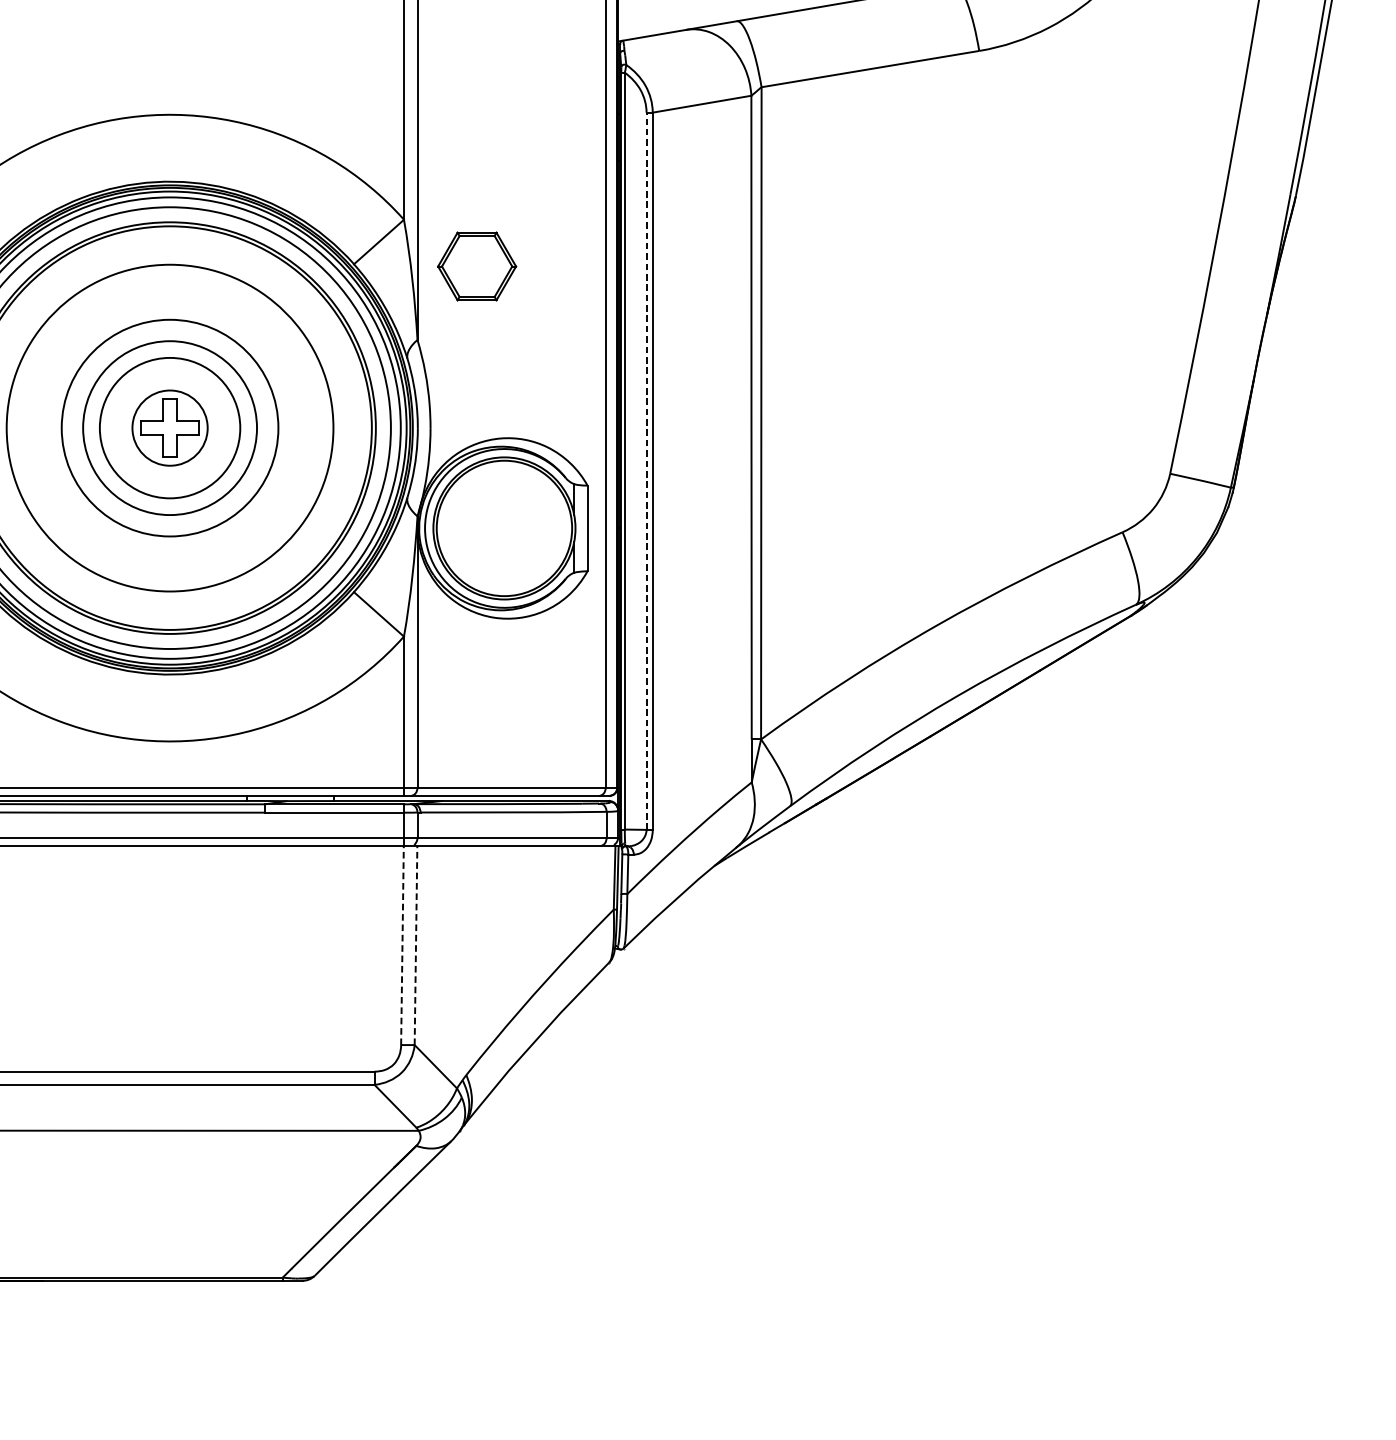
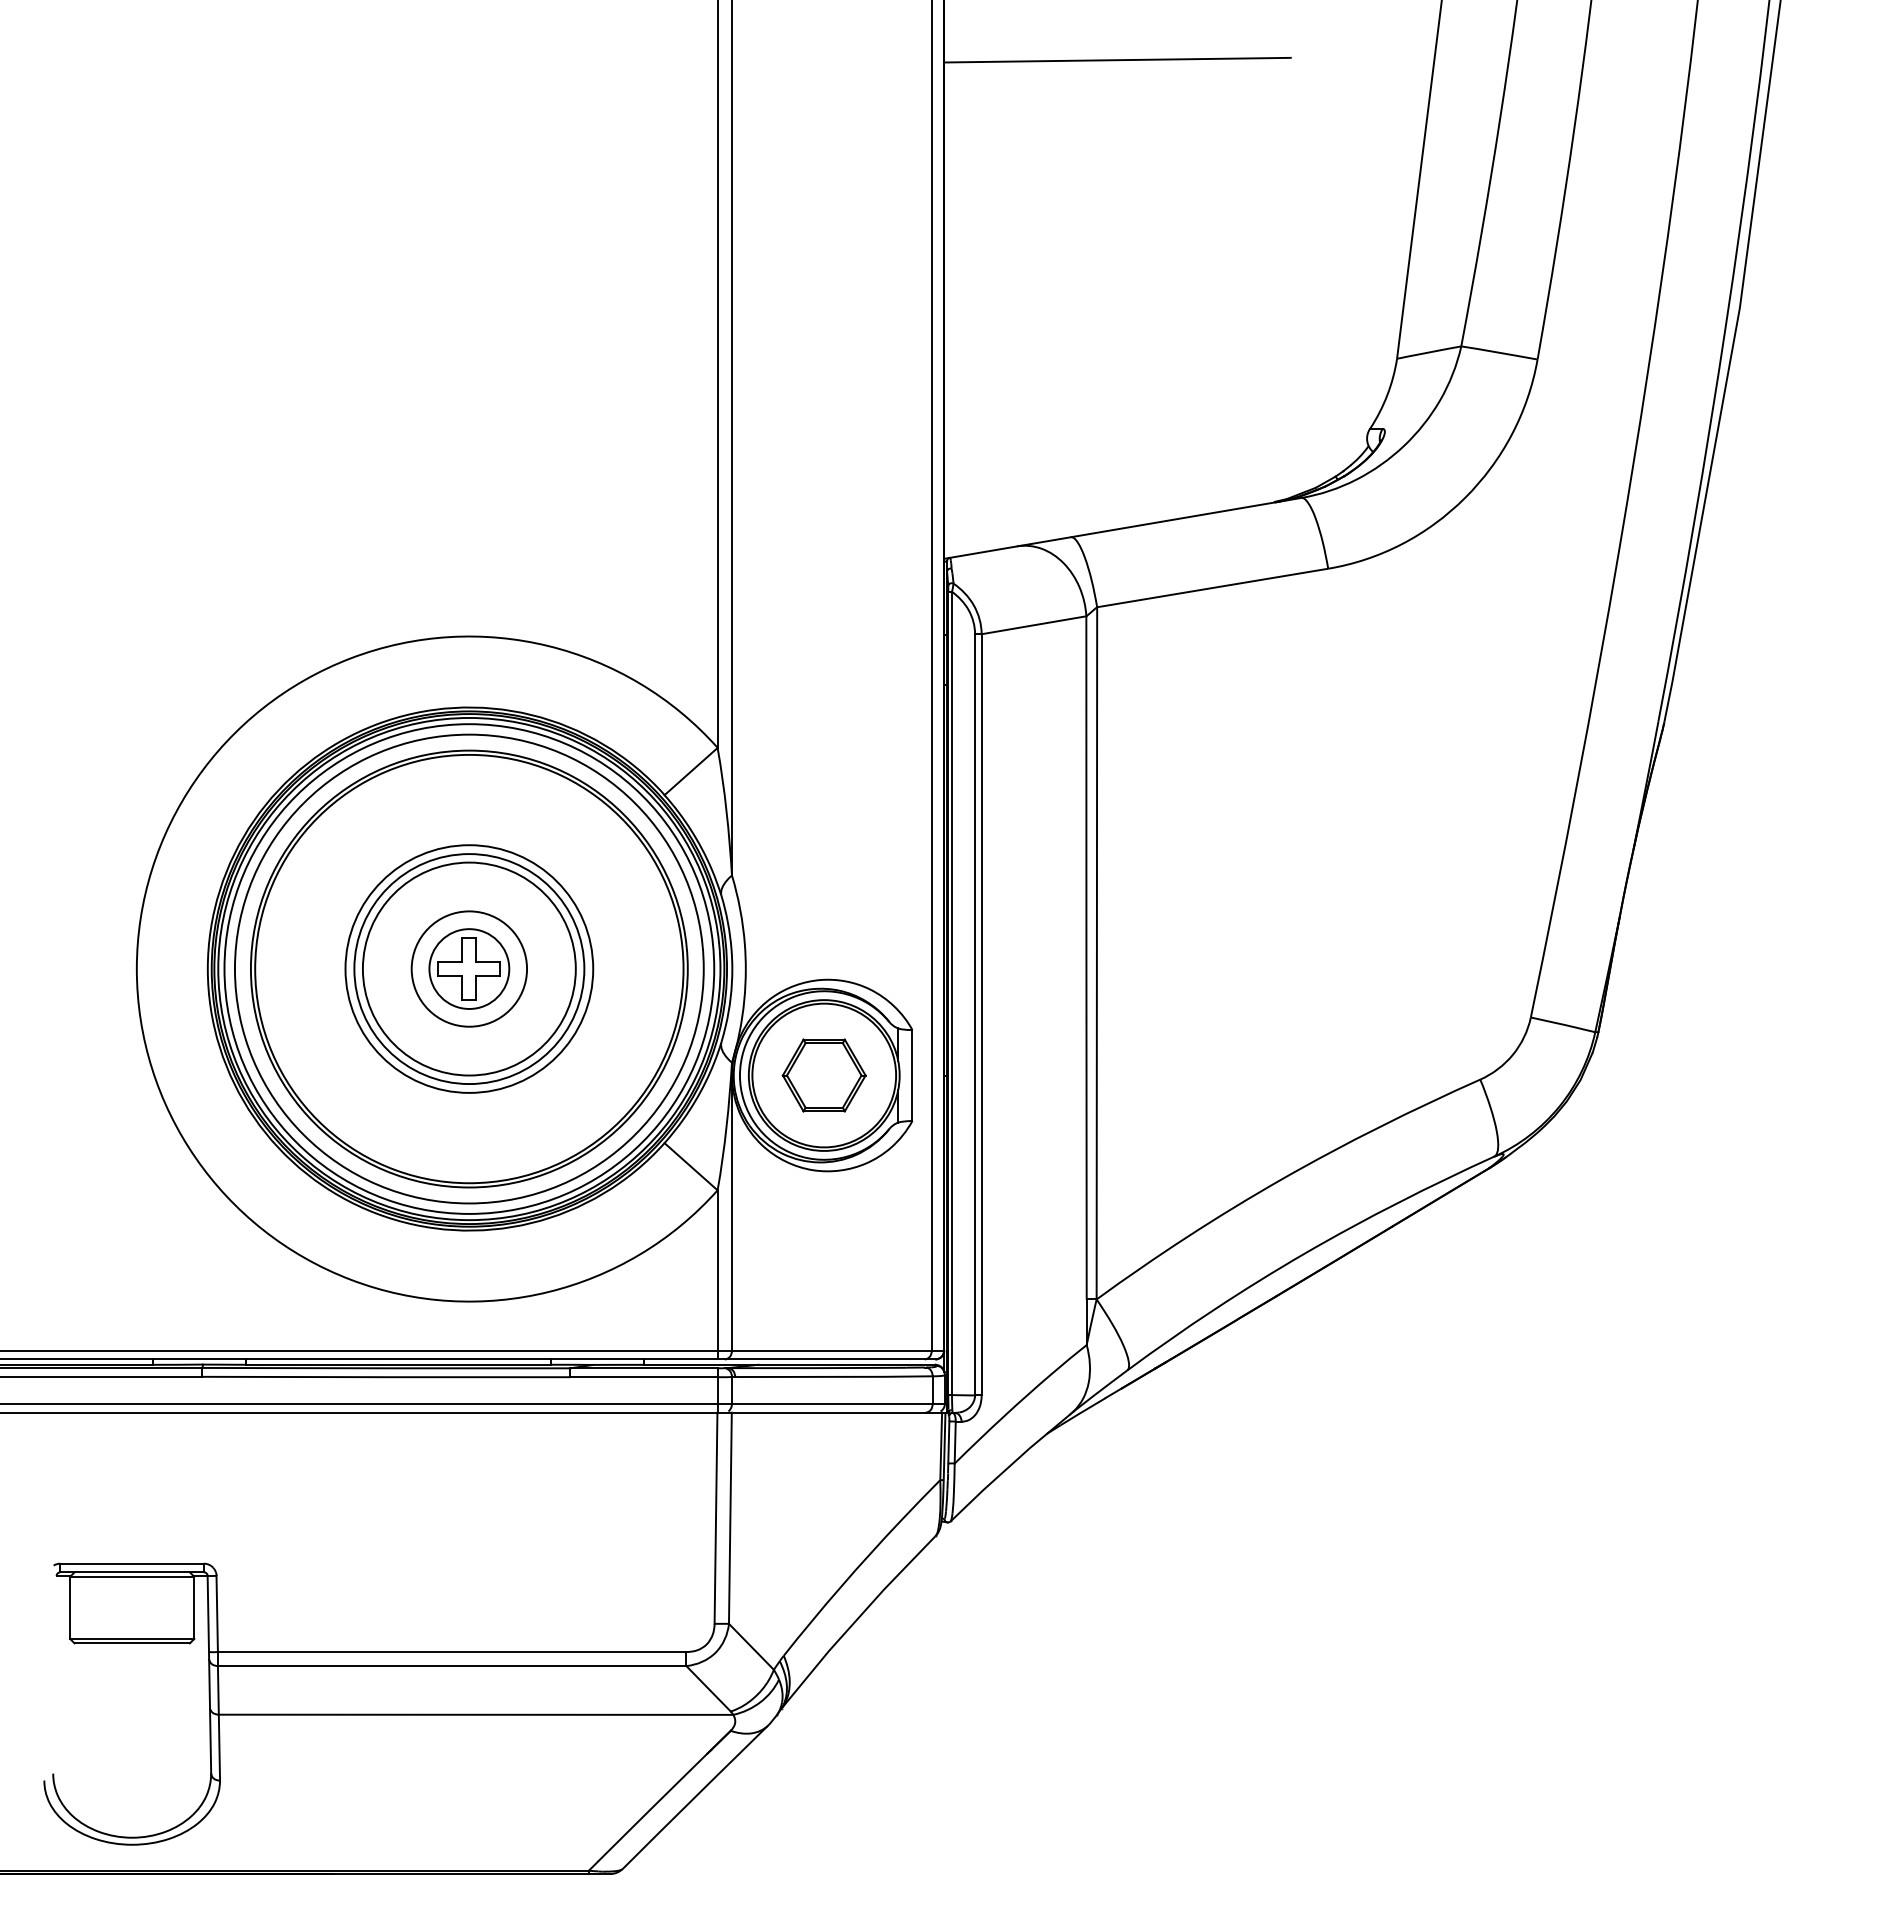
part: (476, 266) -> (823, 1075), moved
circle: (169, 427) -> (468, 968), size x1.43
circle: (170, 427) -> (469, 968), size x0.62
circle: (170, 427) -> (469, 968), size x0.71
line: (646, 470) -> (975, 1014), dashed -> solid
line: (402, 945) -> (716, 1518), dashed -> solid
line: (416, 945) -> (730, 1518), dashed -> solid

